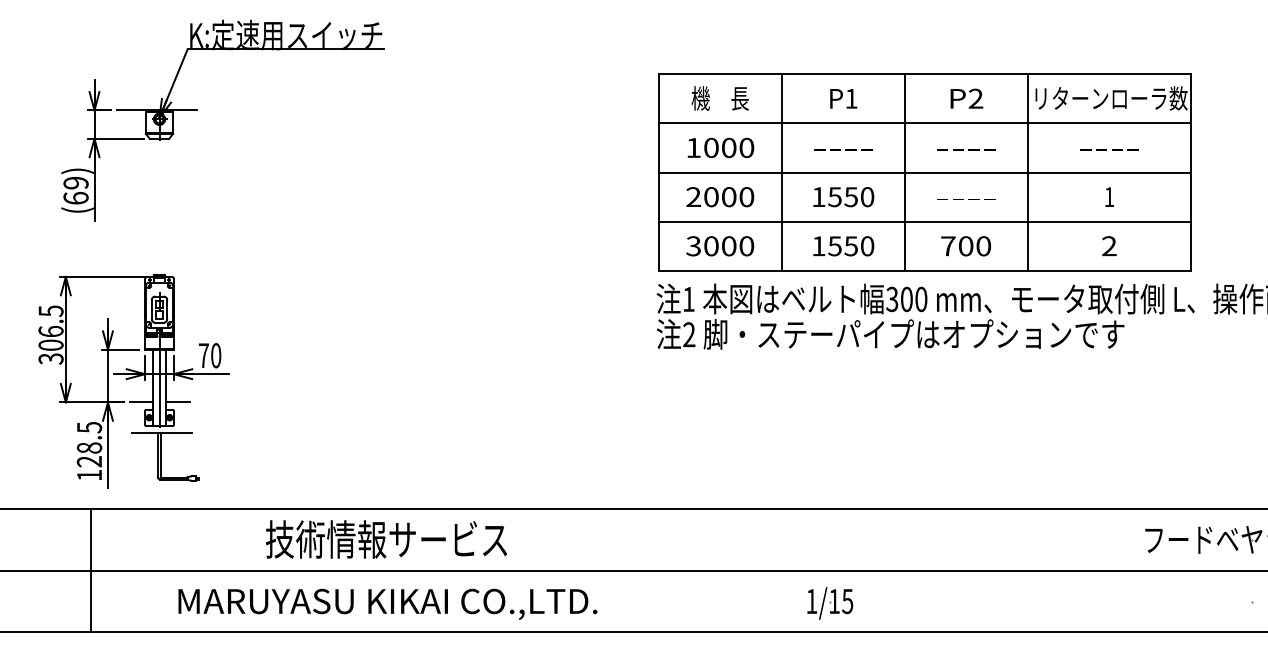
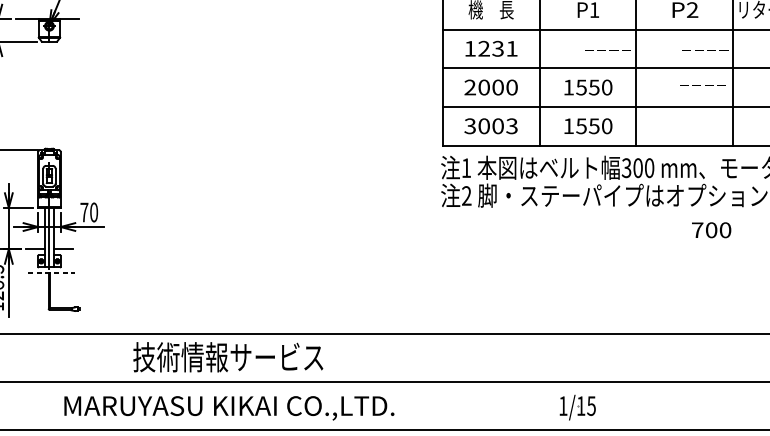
text: (729, 147) -> (498, 48), 1000 -> 1231
text: (843, 149) -> (607, 50), moved
text: (966, 149) -> (705, 50), moved
text: (966, 199) -> (703, 85), moved
text: (746, 246) -> (511, 126), 3000 -> 3003
text: (966, 246) -> (711, 230), moved
line: (161, 433) -> (51, 273), solid -> dashed

